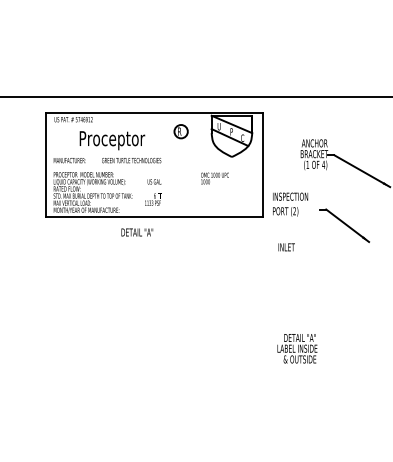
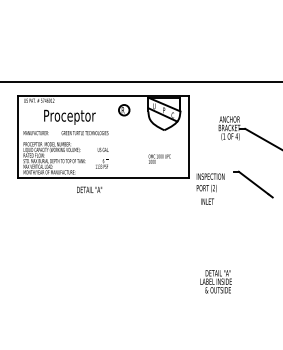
text: (214, 178) -> (159, 159), moved
text: (290, 204) -> (210, 182), moved

